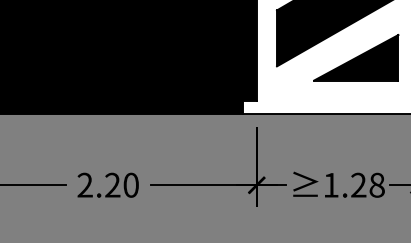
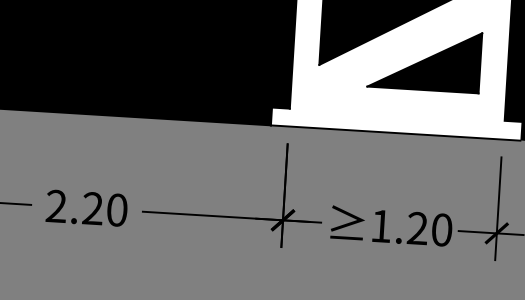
text: (376, 185) -> (441, 230), 1.28 -> 1.20

